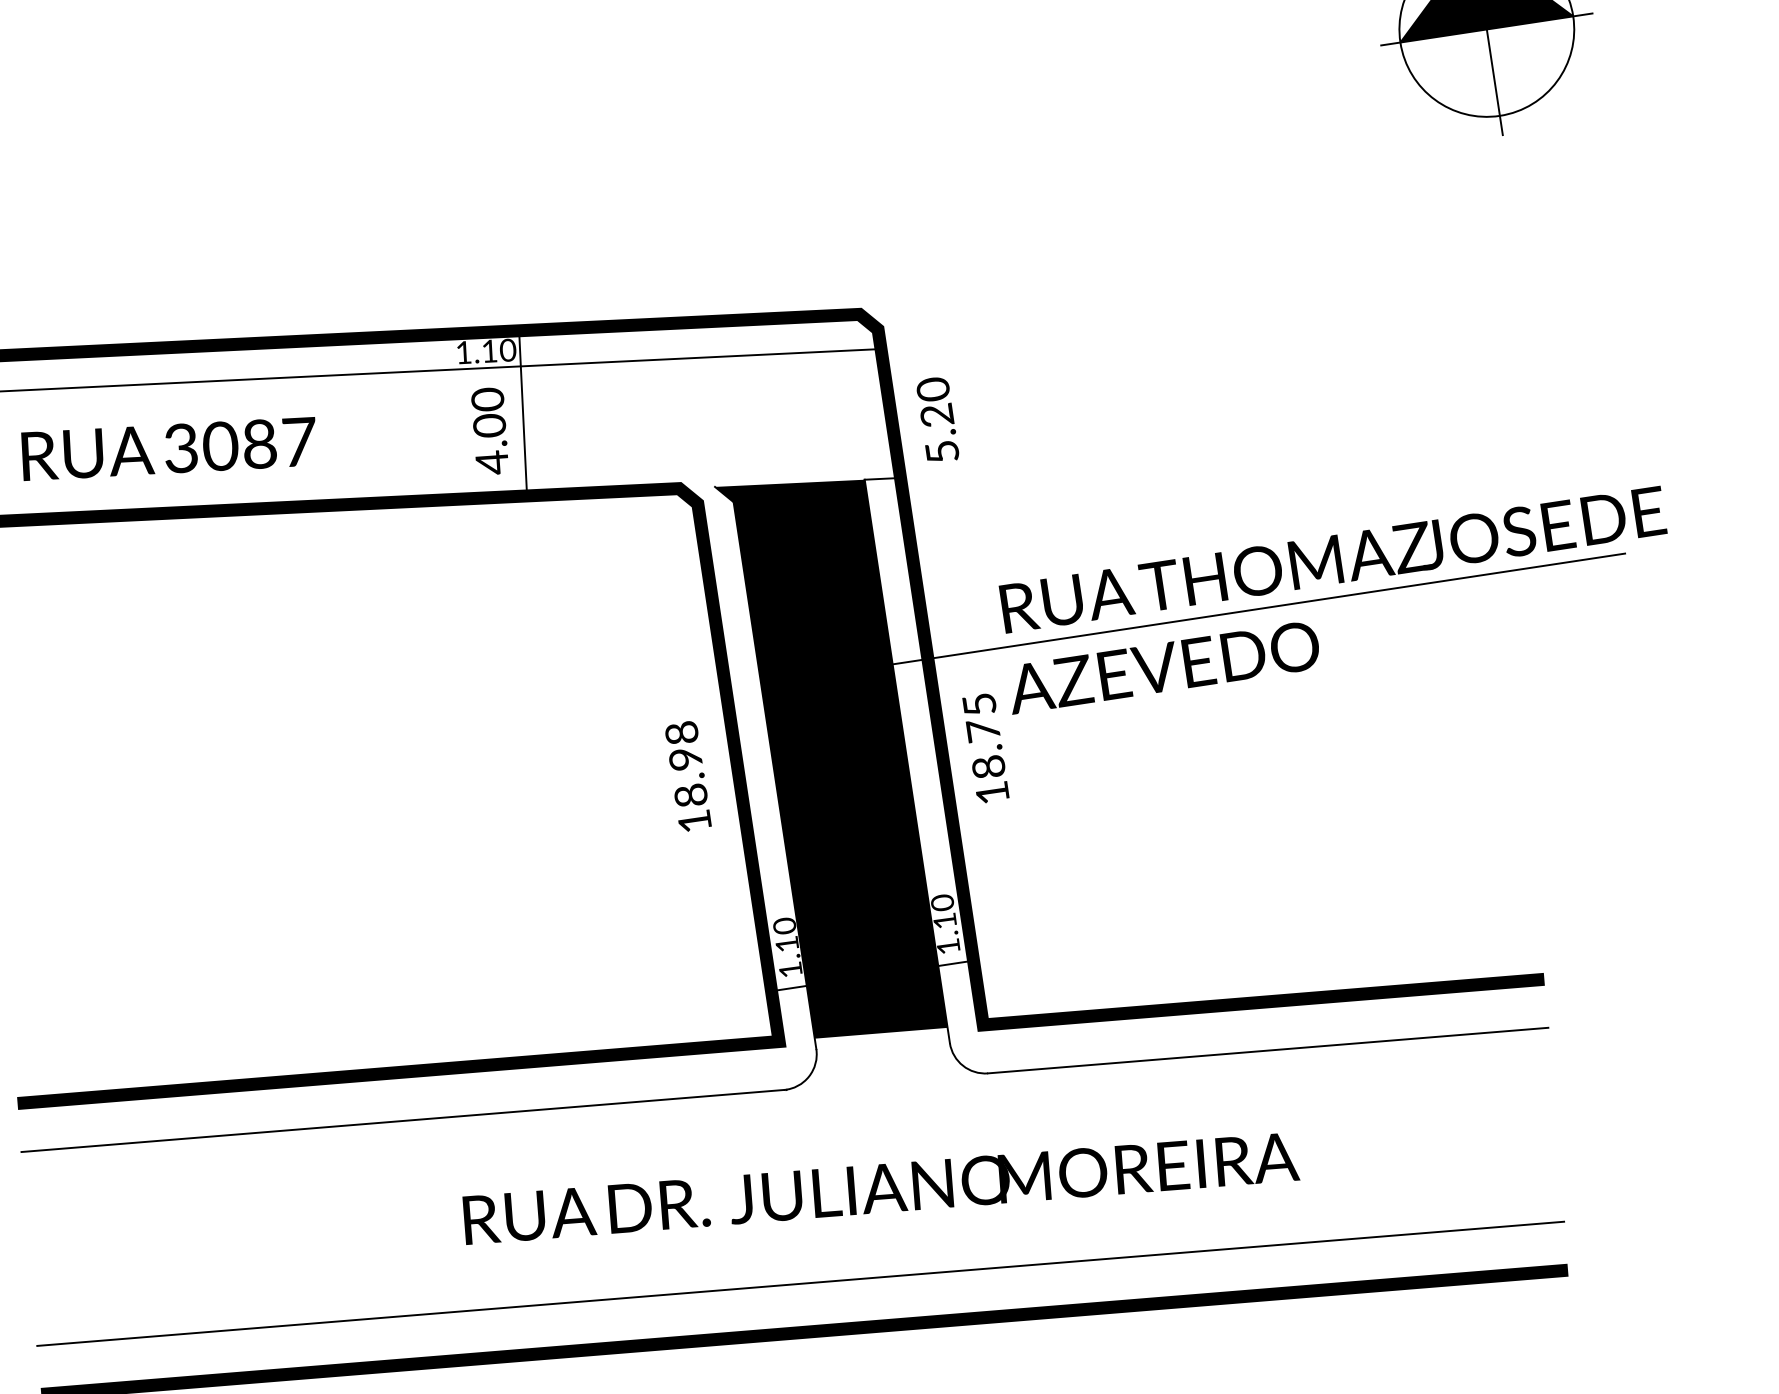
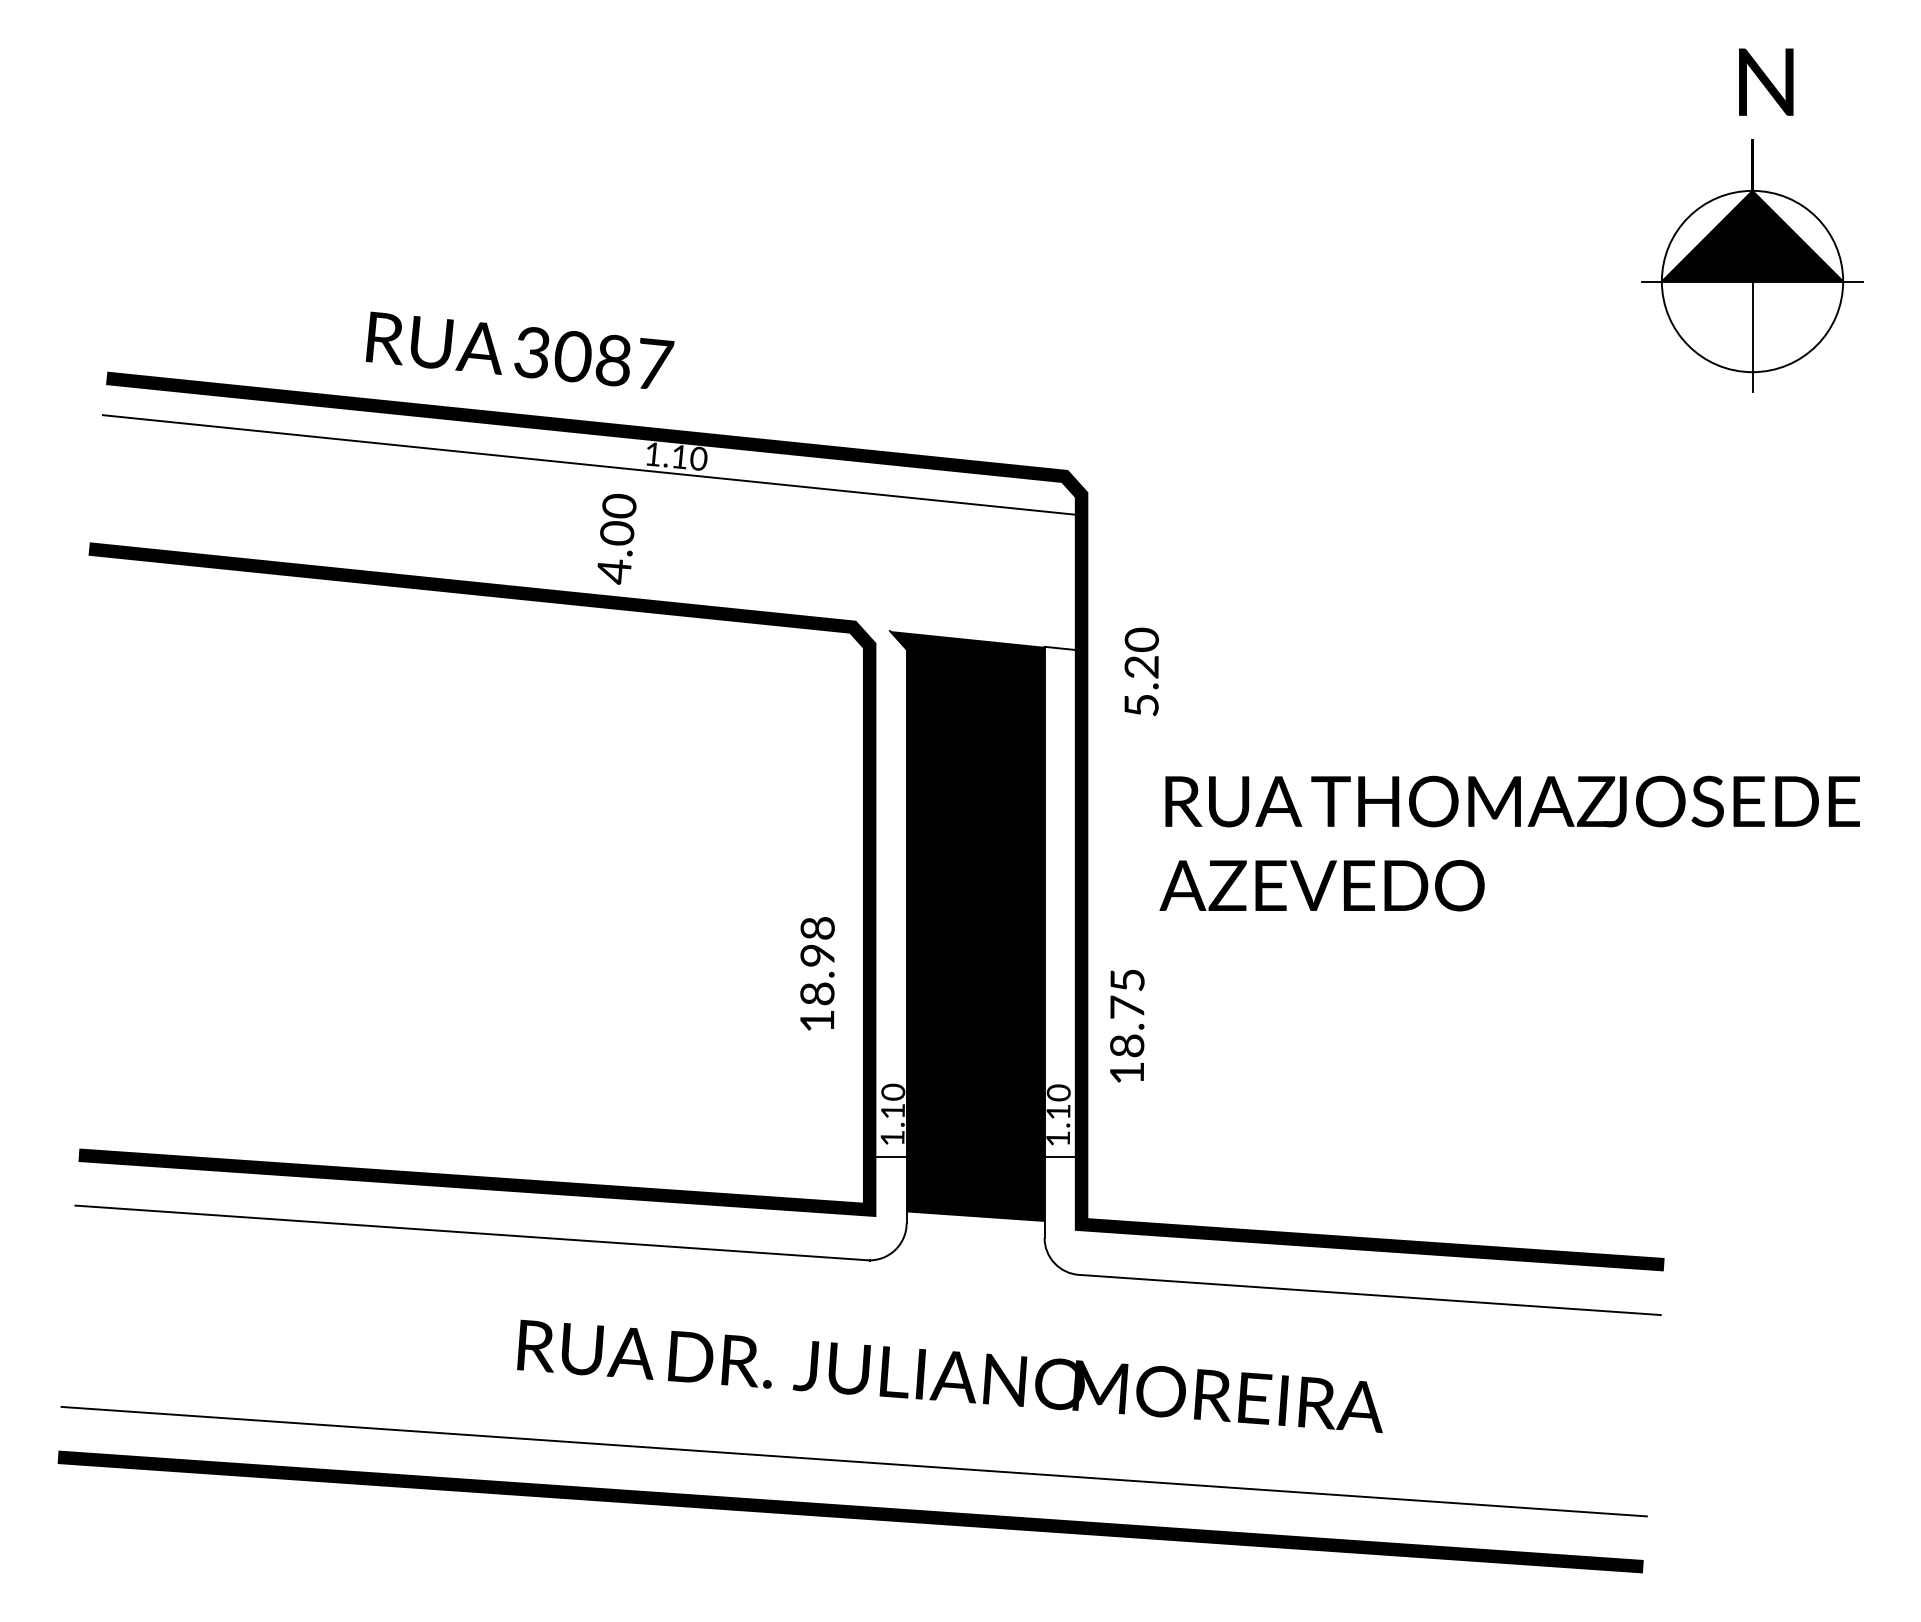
line: (523, 413) -> (704, 525), removed
text: (937, 419) -> (1141, 671), moved
text: (489, 431) -> (616, 539), moved
text: (168, 447) -> (519, 349), moved
line: (1228, 613) -> (1396, 840), removed
text: (986, 748) -> (1127, 1026), moved
text: (688, 776) -> (817, 973), moved

